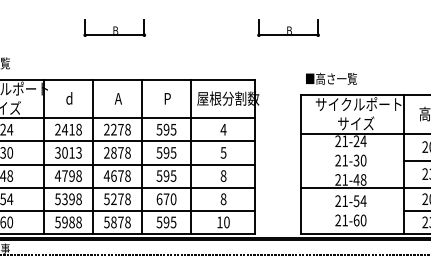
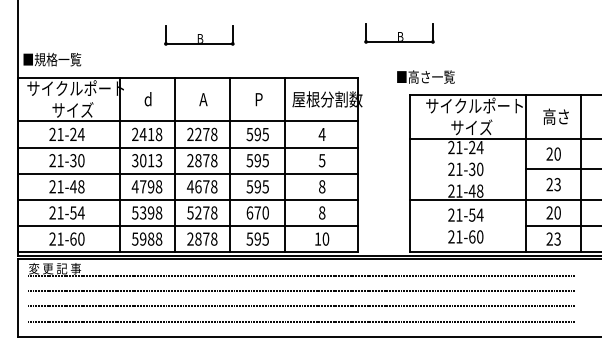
part: (114, 27) -> (199, 35), moved
part: (288, 27) -> (399, 33), moved
text: (331, 78) -> (425, 76), moved
text: (106, 221) -> (190, 238), 5878 -> 2878

